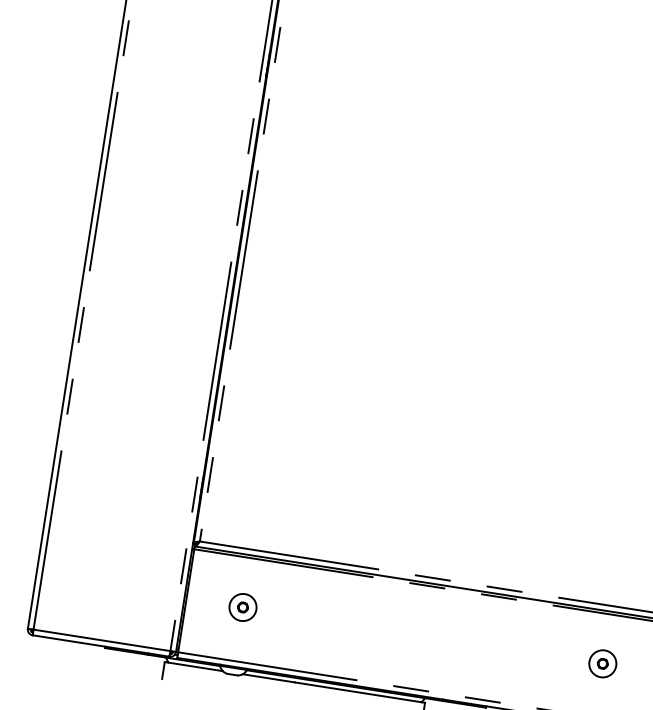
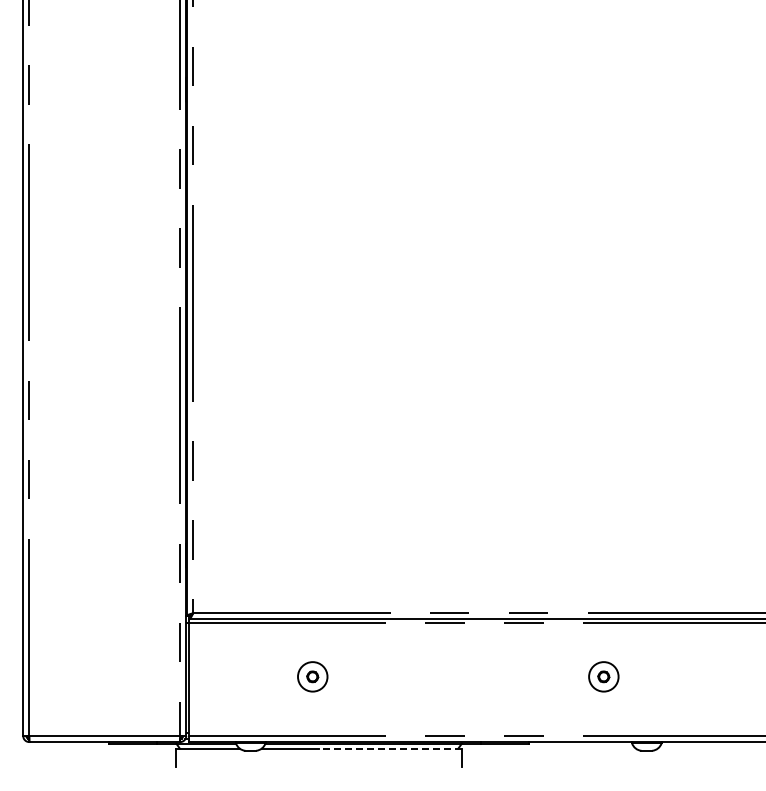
part: (242, 607) -> (312, 676), moved
part: (602, 663) -> (603, 676), moved
line: (359, 692) -> (390, 748), solid -> dashed

